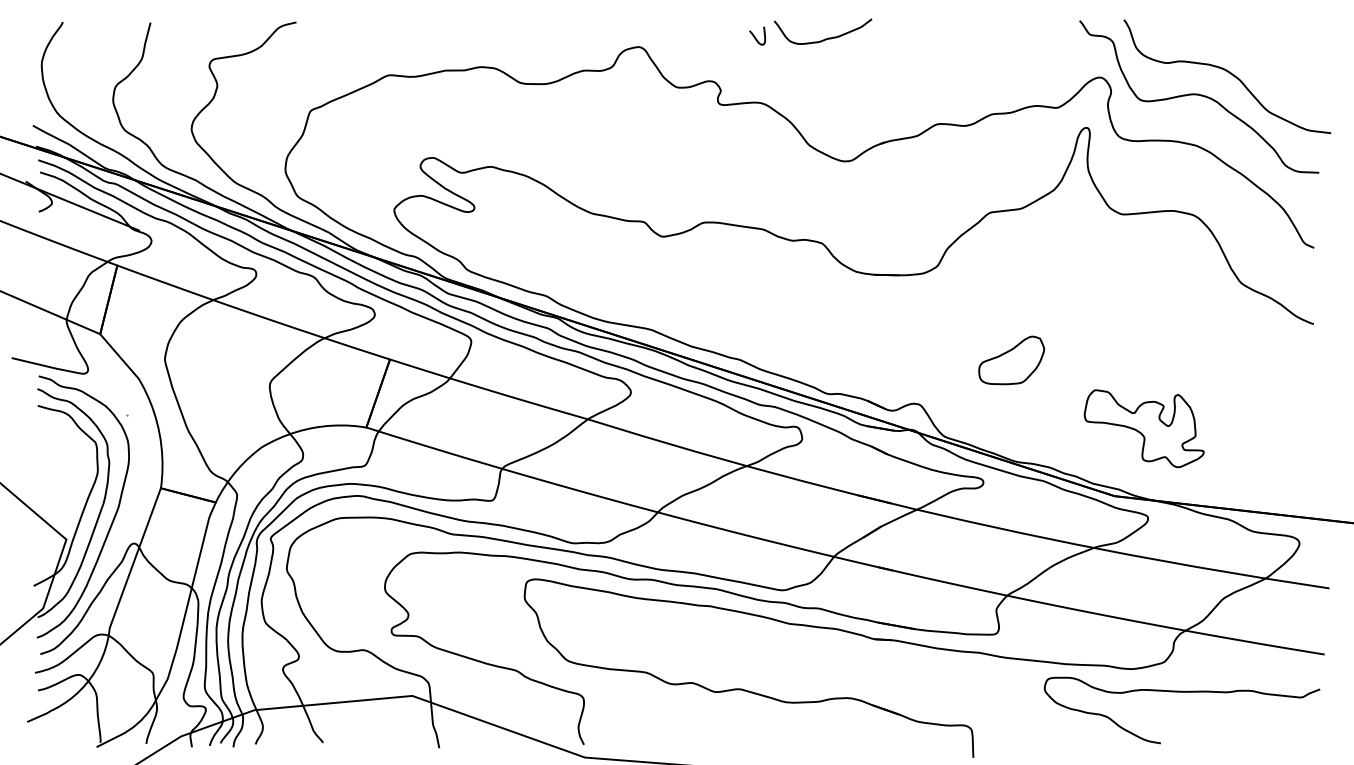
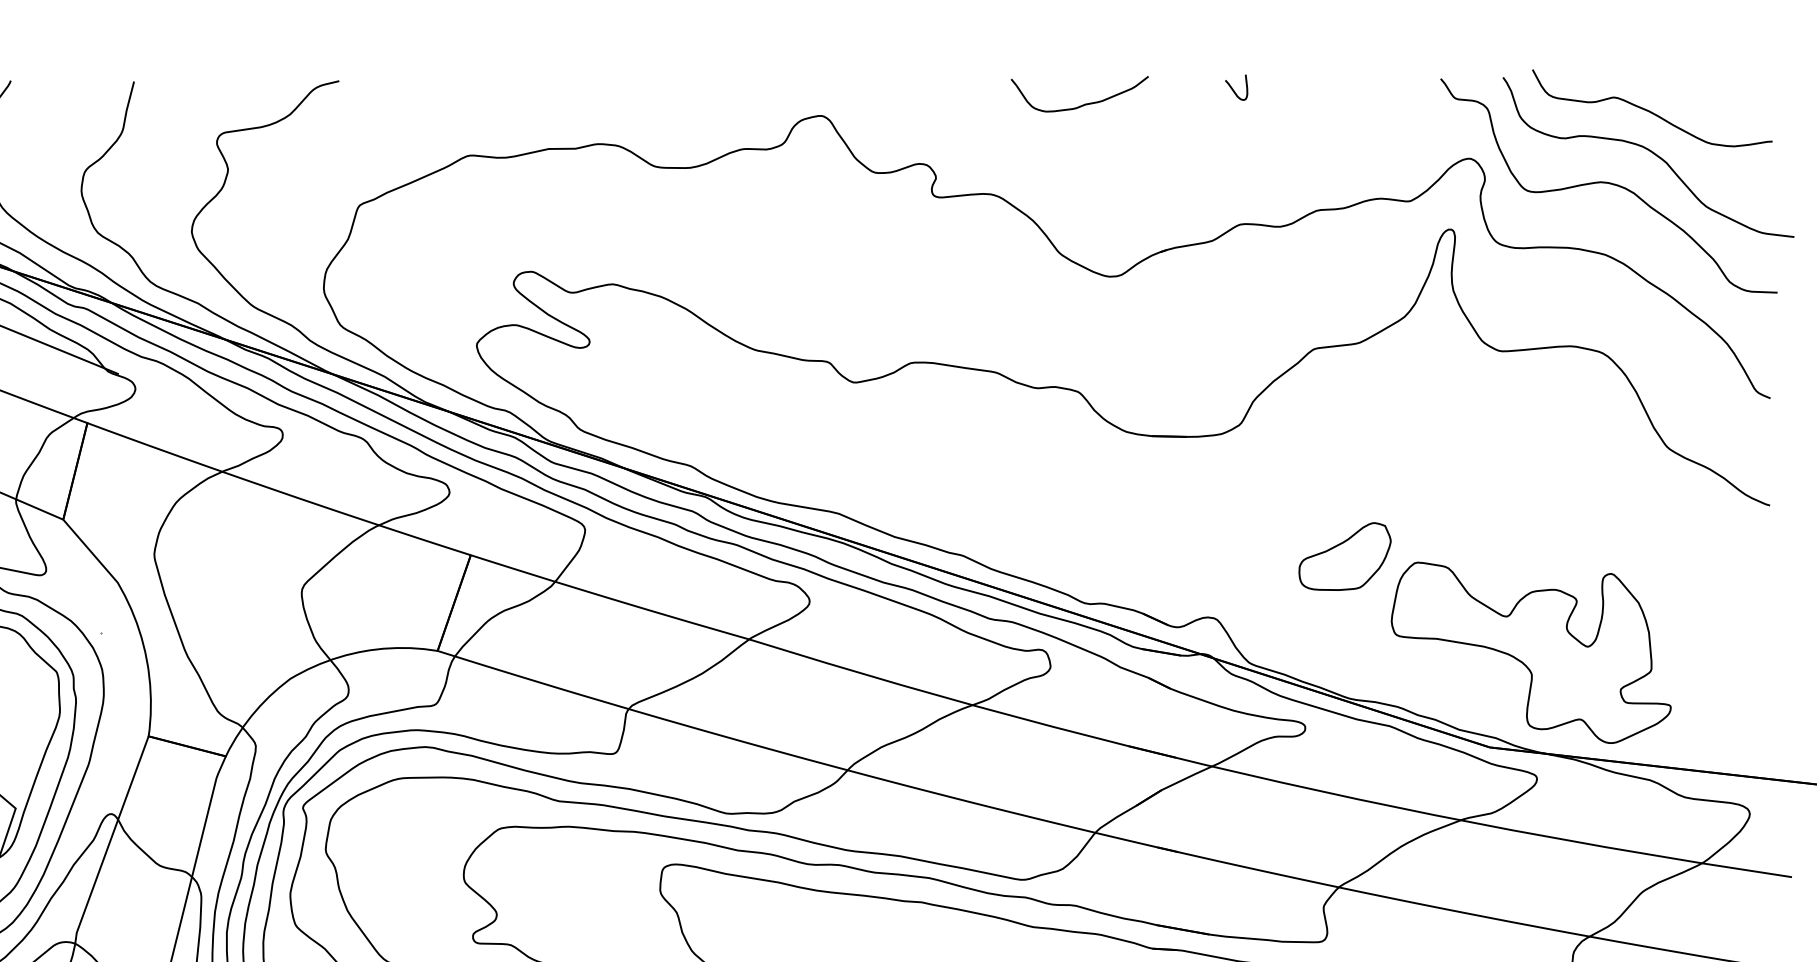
curve: (755, 36) -> (1233, 88), moved
curve: (1229, 43) -> (1651, 110), added
part: (1144, 428) -> (1531, 652), size x1.67

